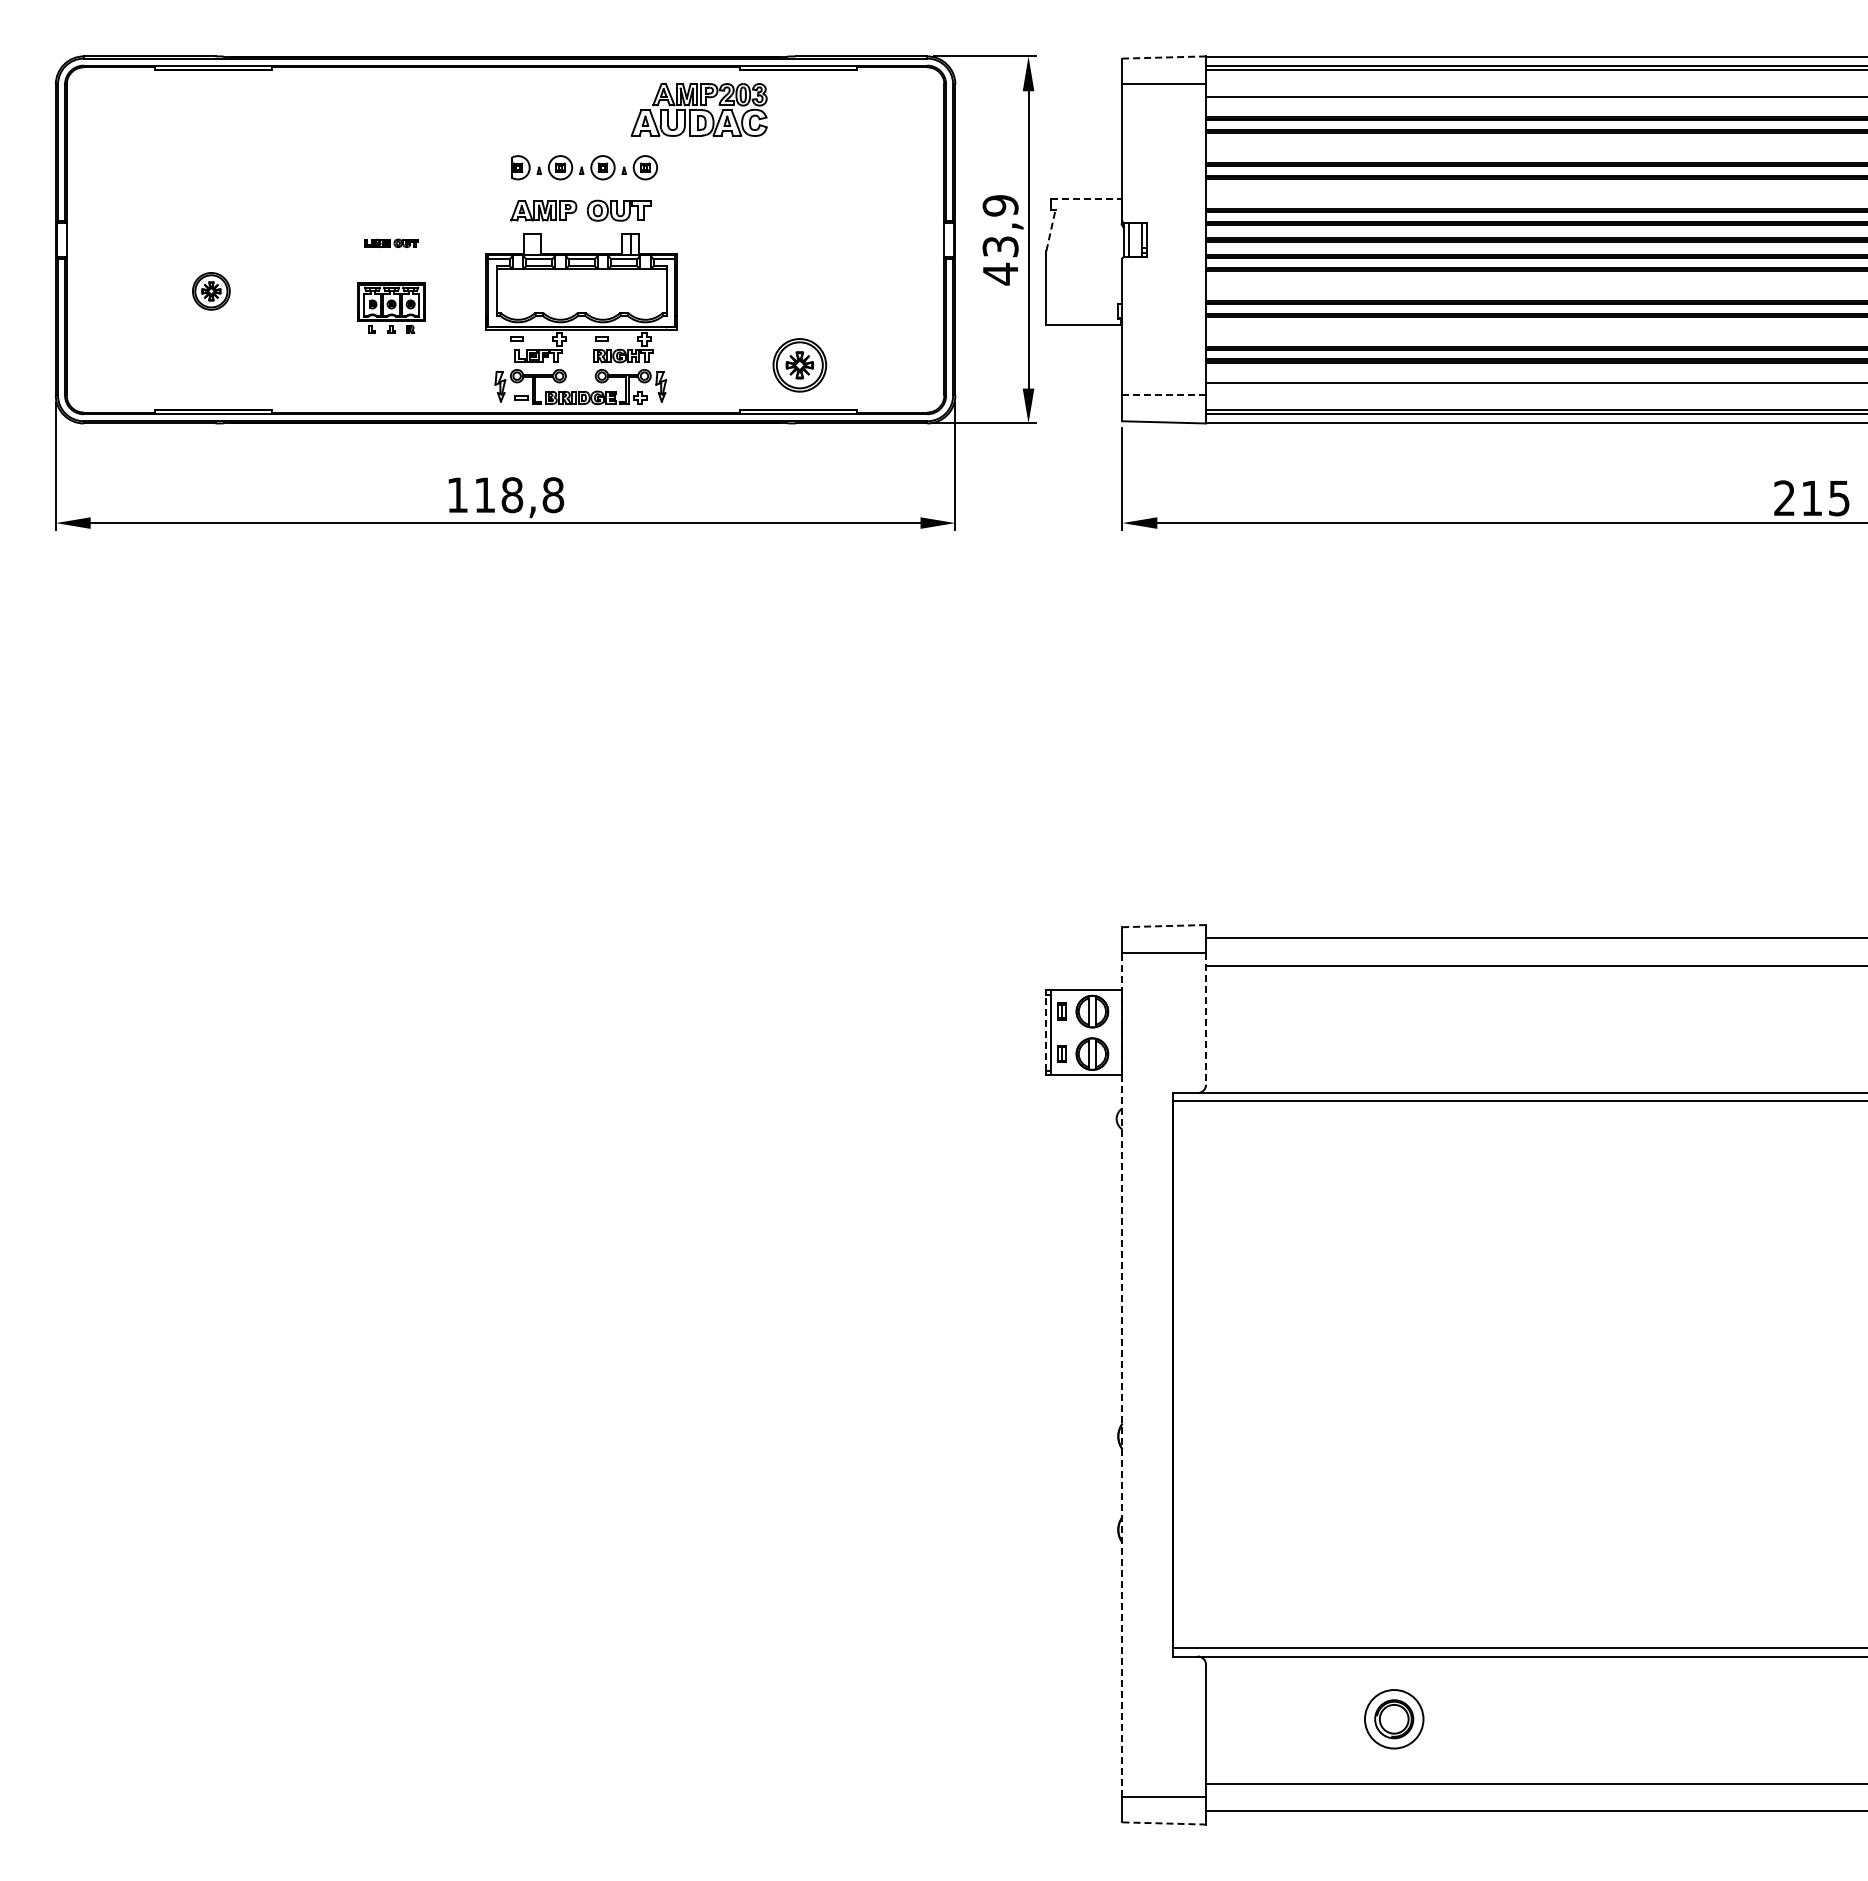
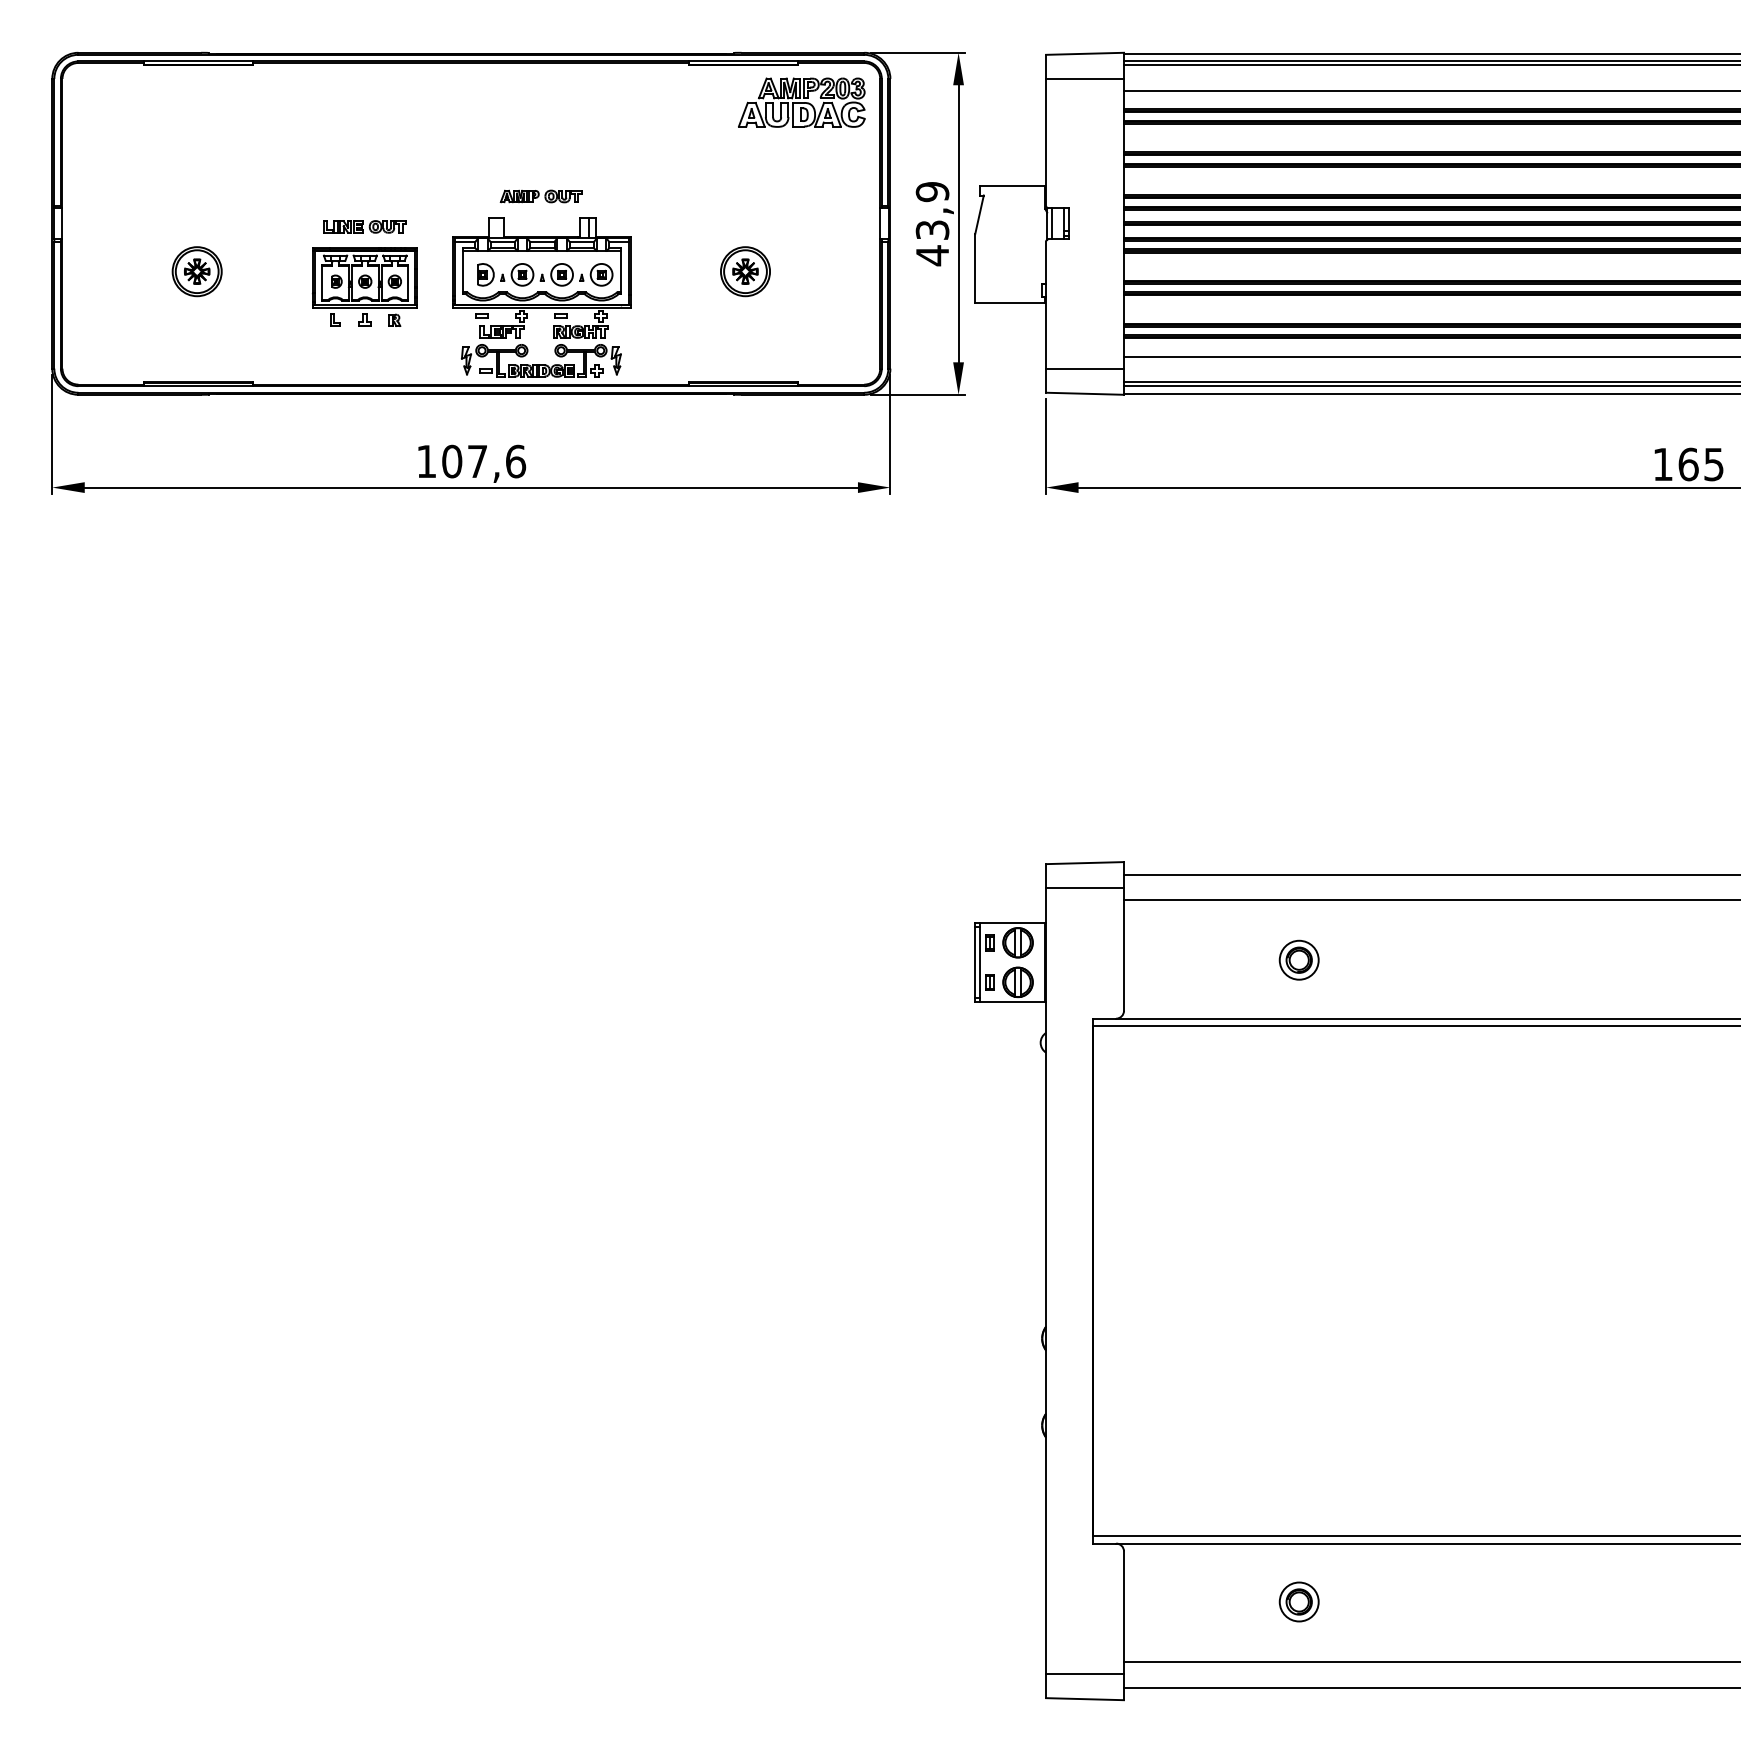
line: (1164, 57) -> (1085, 53), dashed -> solid
part: (698, 109) -> (801, 102), moved
part: (584, 167) -> (544, 274), moved
line: (1087, 199) -> (1013, 186), dashed -> solid
part: (580, 210) -> (541, 196), size x0.62
line: (1051, 229) -> (979, 214), dashed -> solid
part: (391, 243) -> (365, 227), size x1.67
part: (211, 291) -> (197, 271), size x1.43
part: (391, 307) -> (365, 286), size x1.67
part: (799, 365) -> (745, 271), moved
line: (1164, 395) -> (1085, 368), dashed -> solid
text: (519, 495) -> (484, 461), 118,8 -> 107,6
text: (1798, 498) -> (1675, 464), 215 -> 165
line: (1164, 926) -> (1085, 863), dashed -> solid
line: (1206, 1018) -> (1124, 949), dashed -> solid
part: (1393, 1030) -> (1298, 960), added
line: (1046, 1032) -> (975, 962), dashed -> solid
line: (1122, 1374) -> (1046, 1280), dashed -> solid
part: (1393, 1718) -> (1298, 1601), size x0.71
line: (1164, 1823) -> (1085, 1699), dashed -> solid

